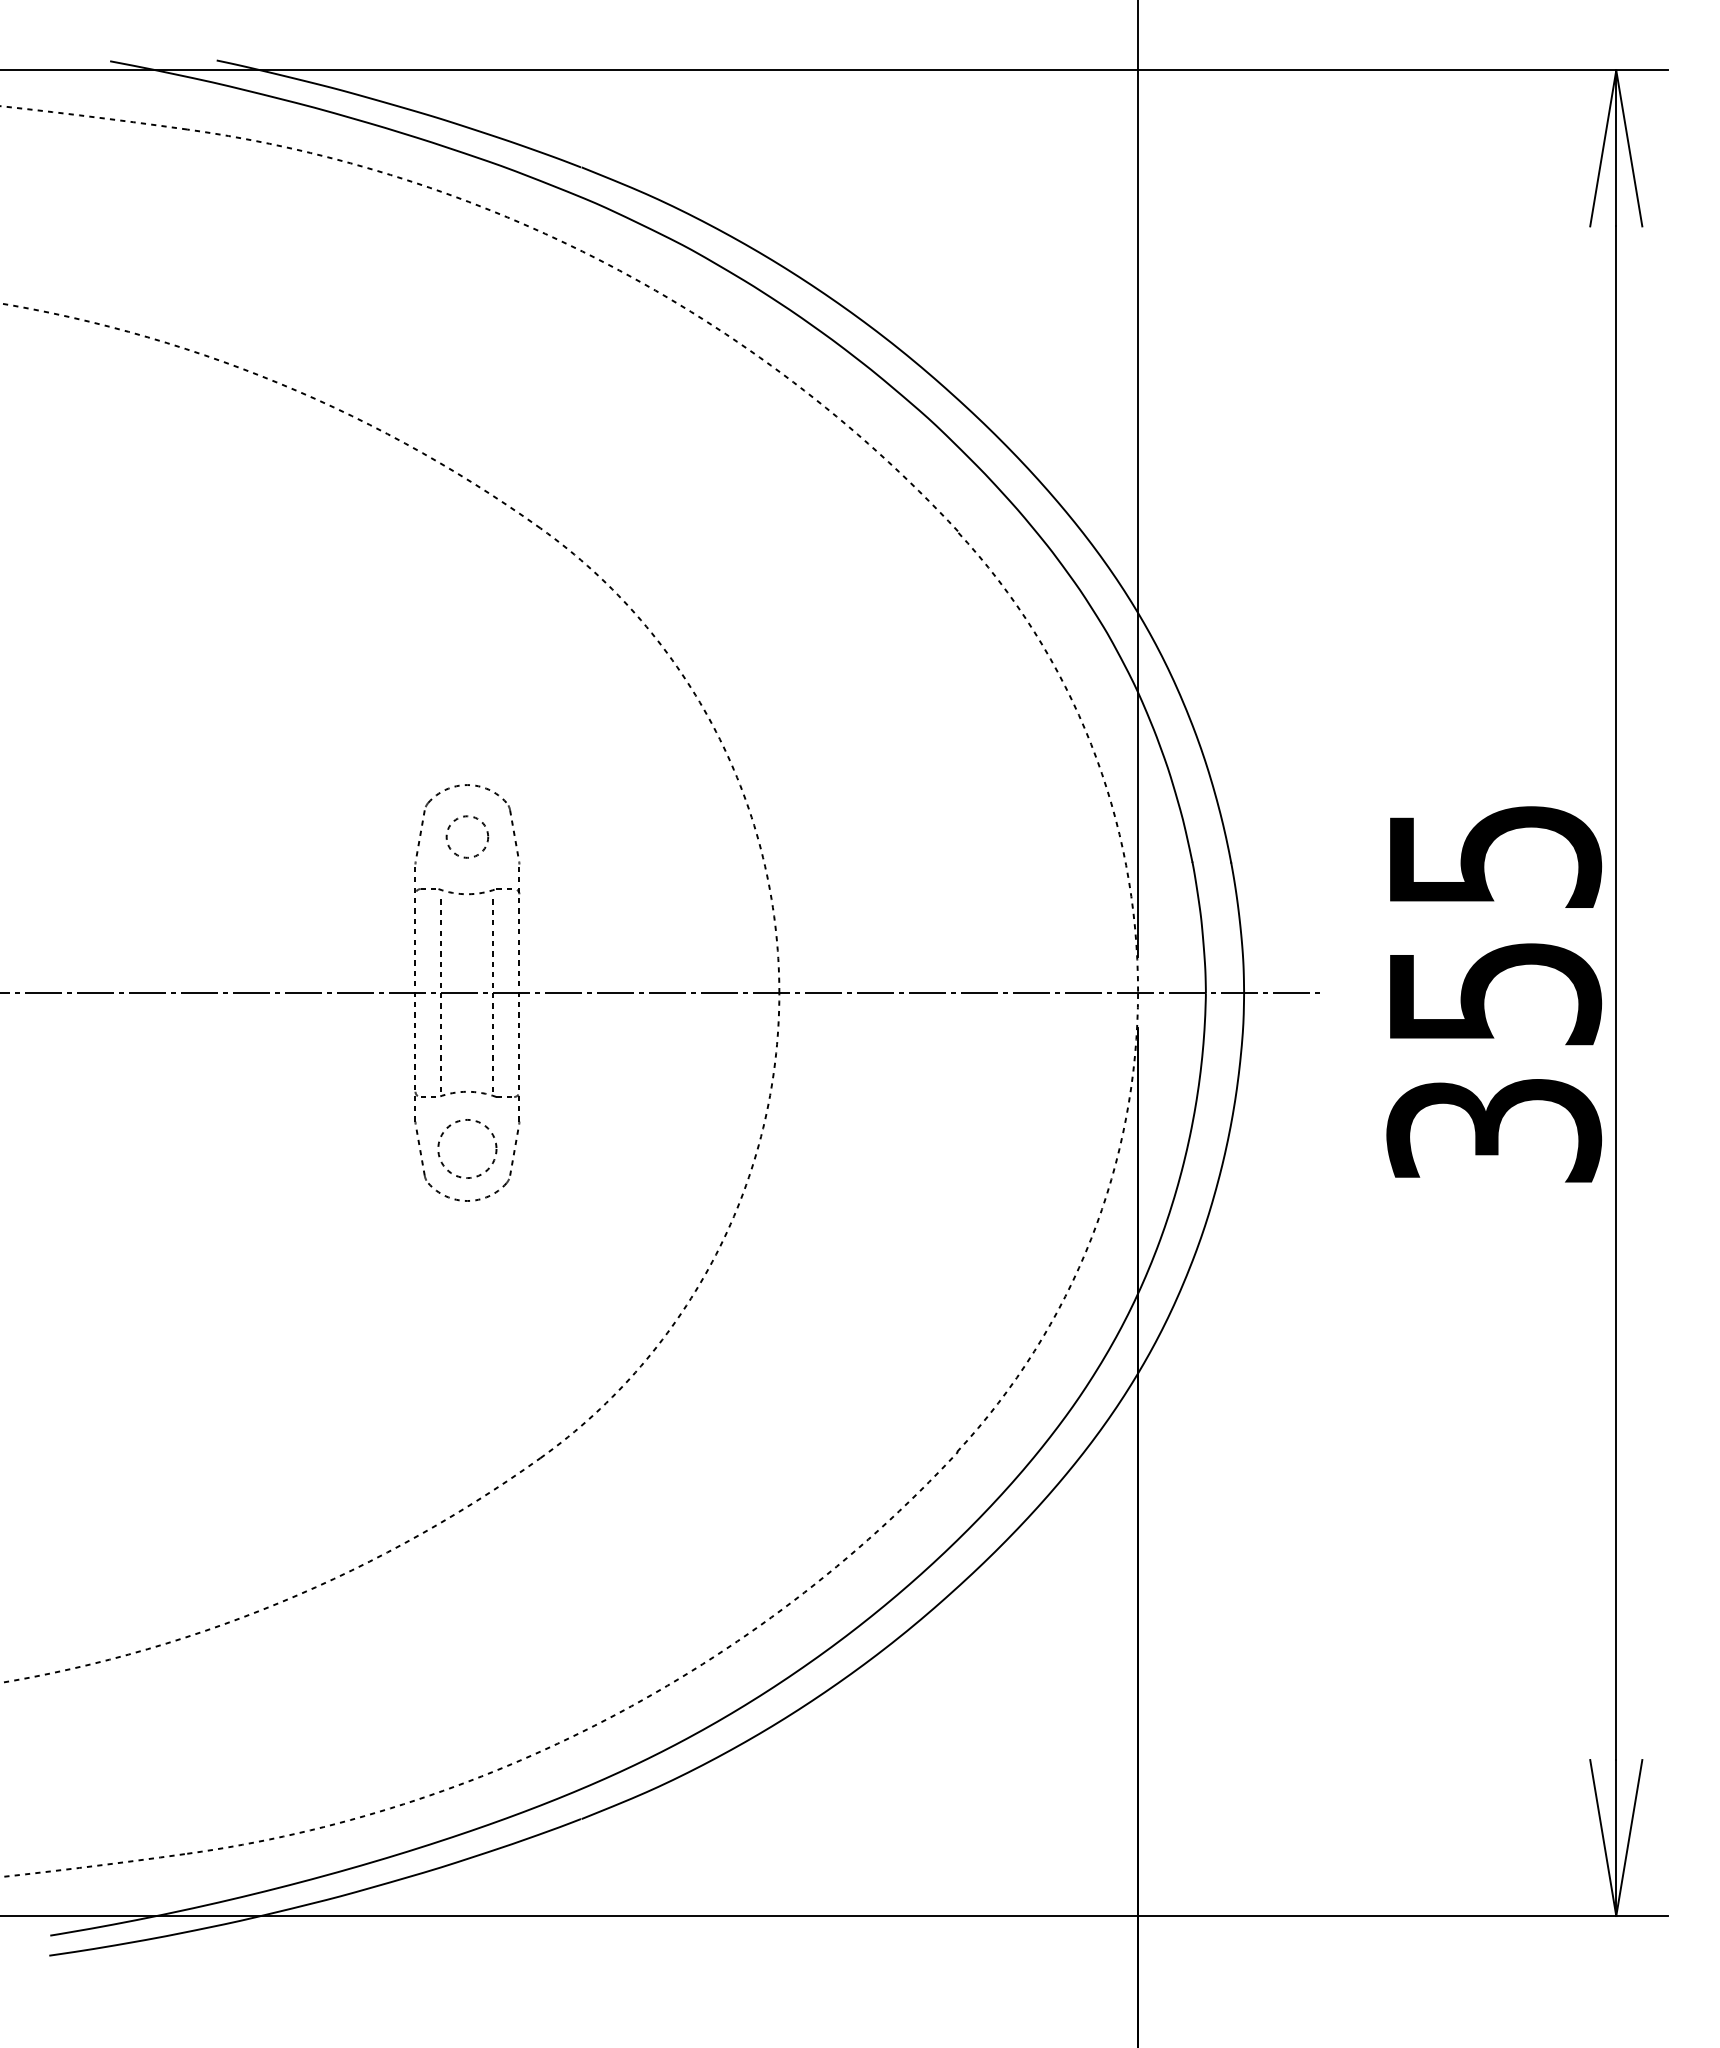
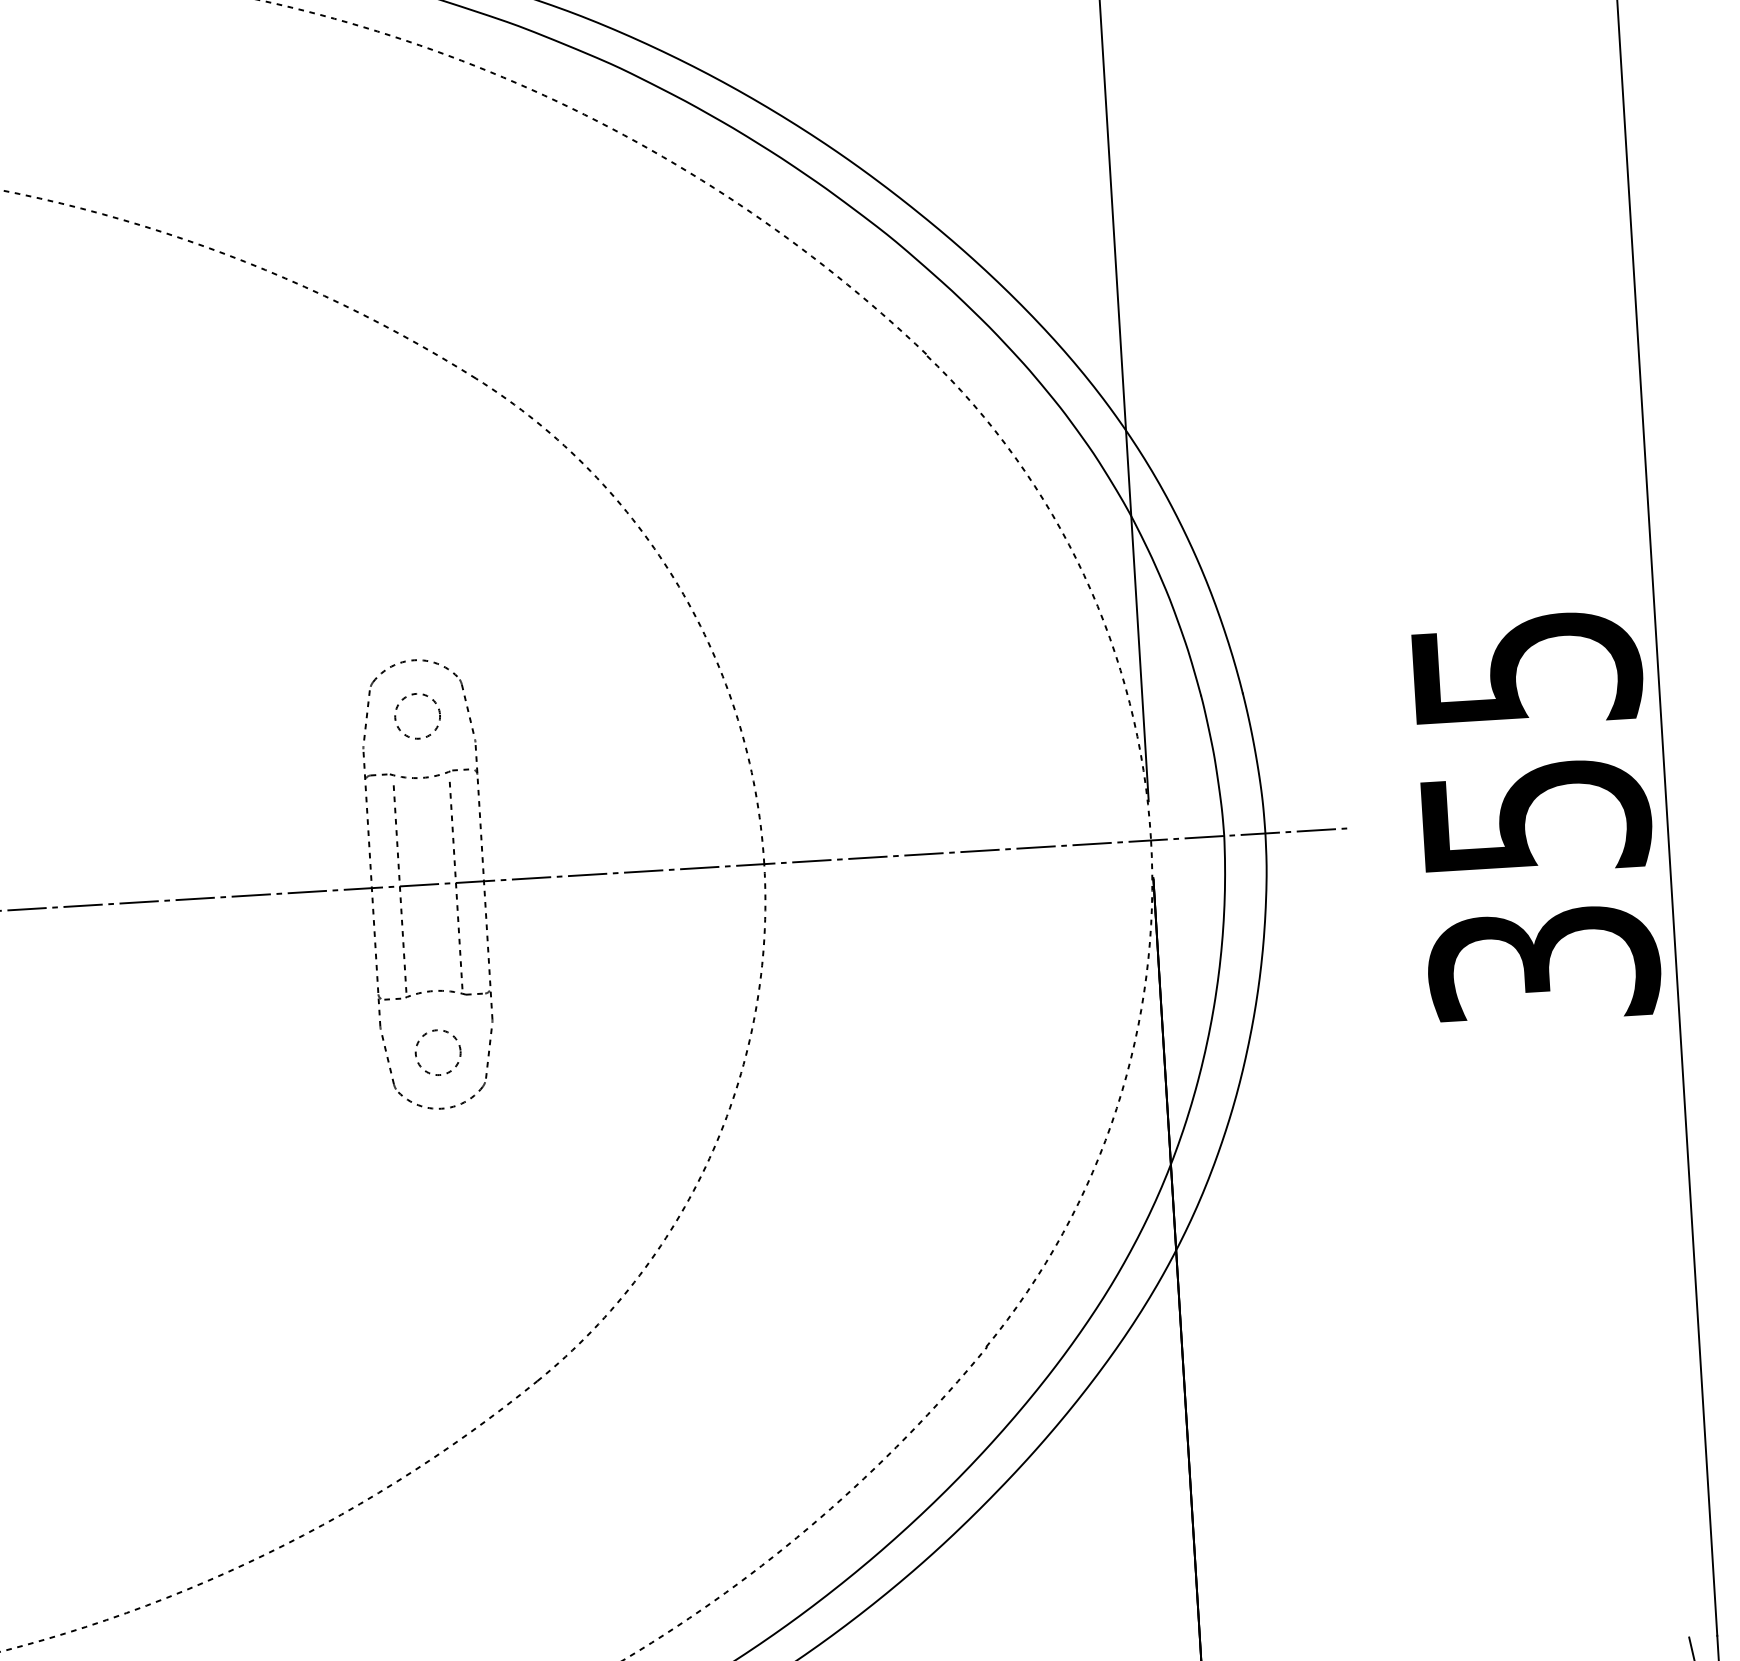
circle: (467, 1148) -> (438, 1052), size x0.71

